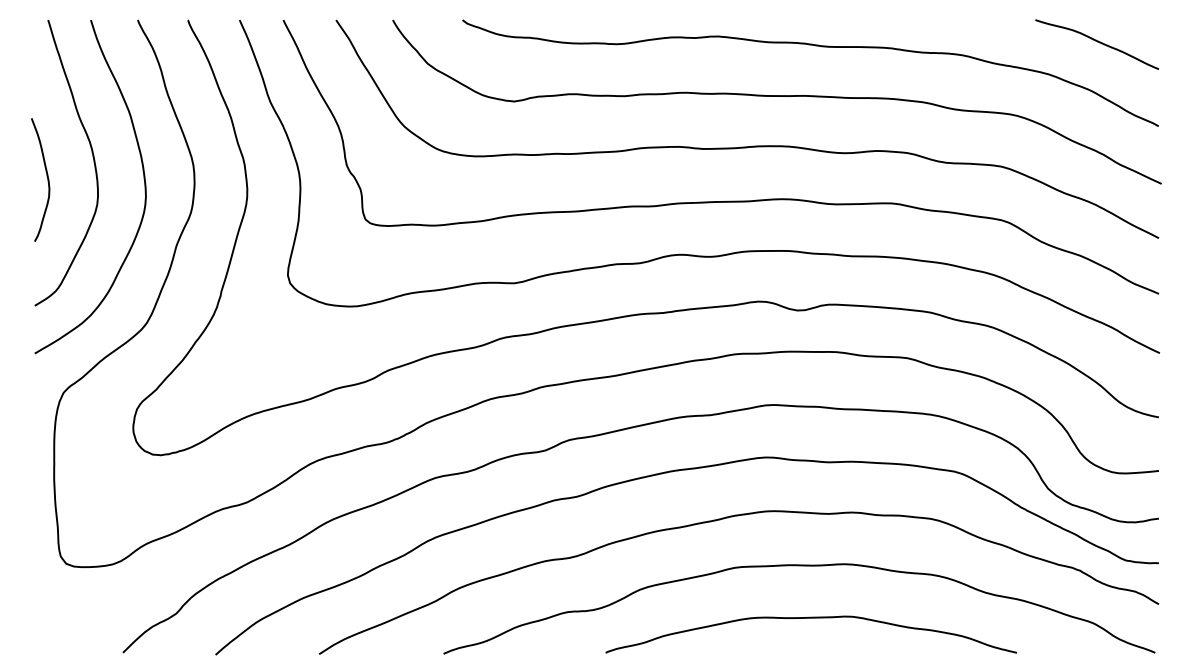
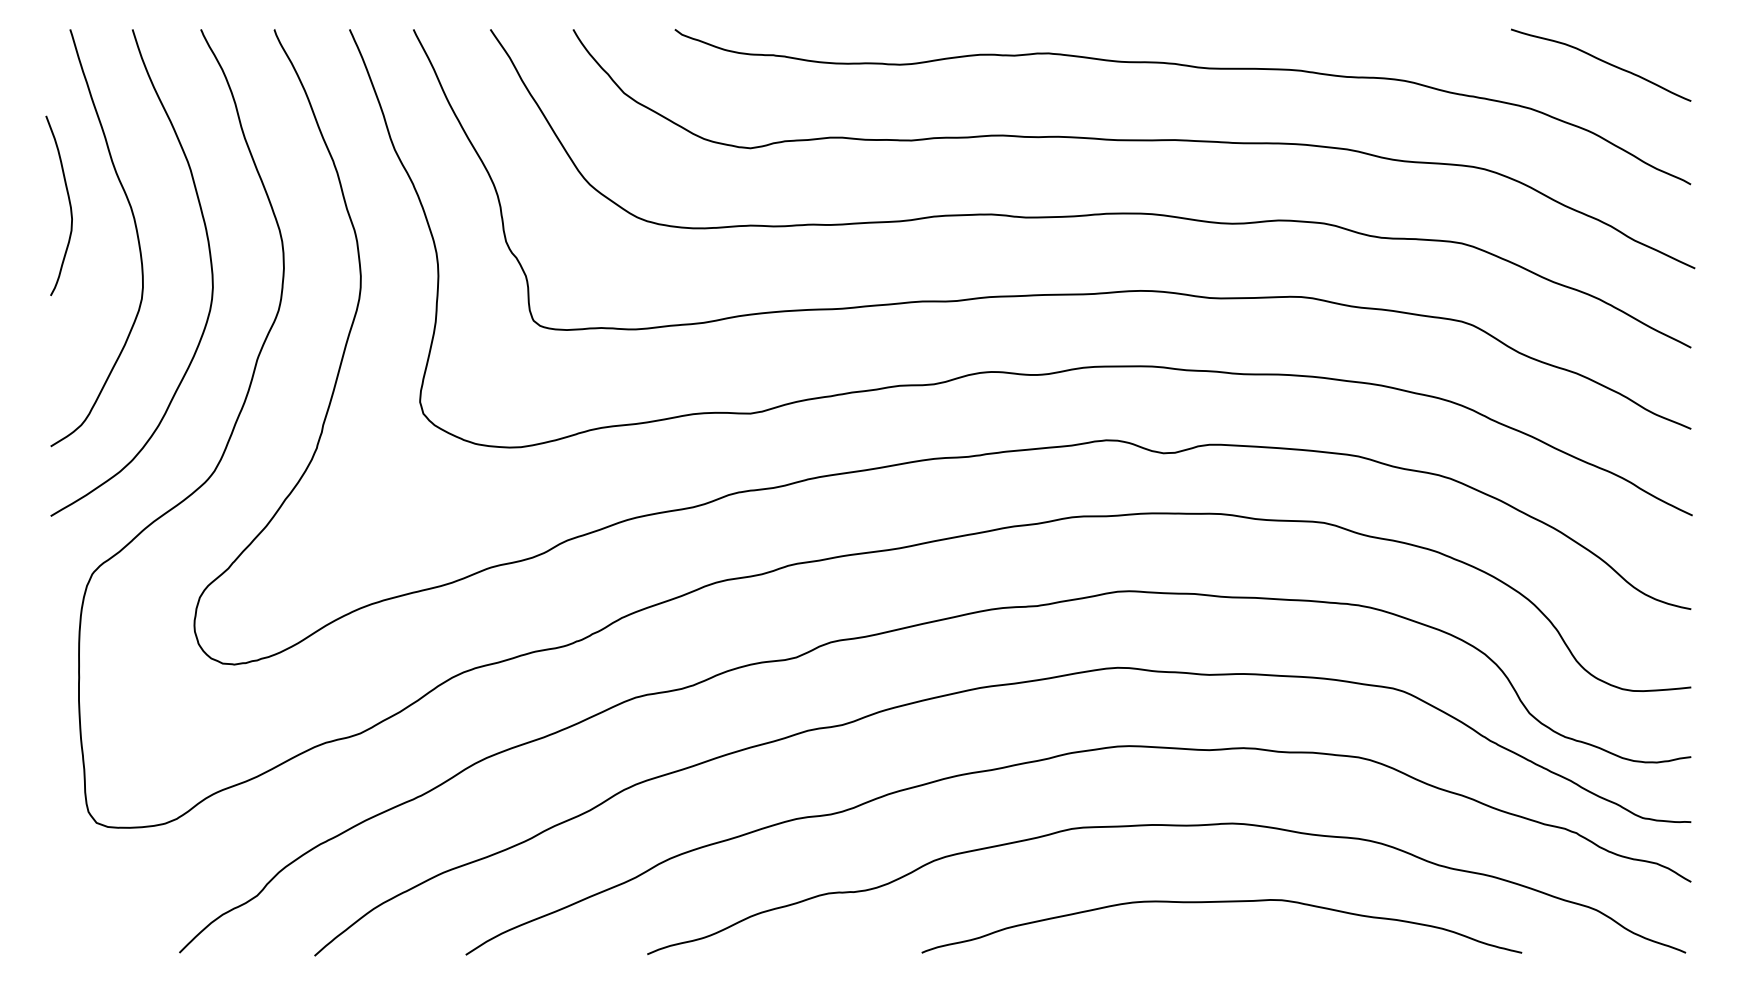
curve: (46, 176) -> (67, 200), moved
curve: (811, 618) -> (1222, 902), moved

